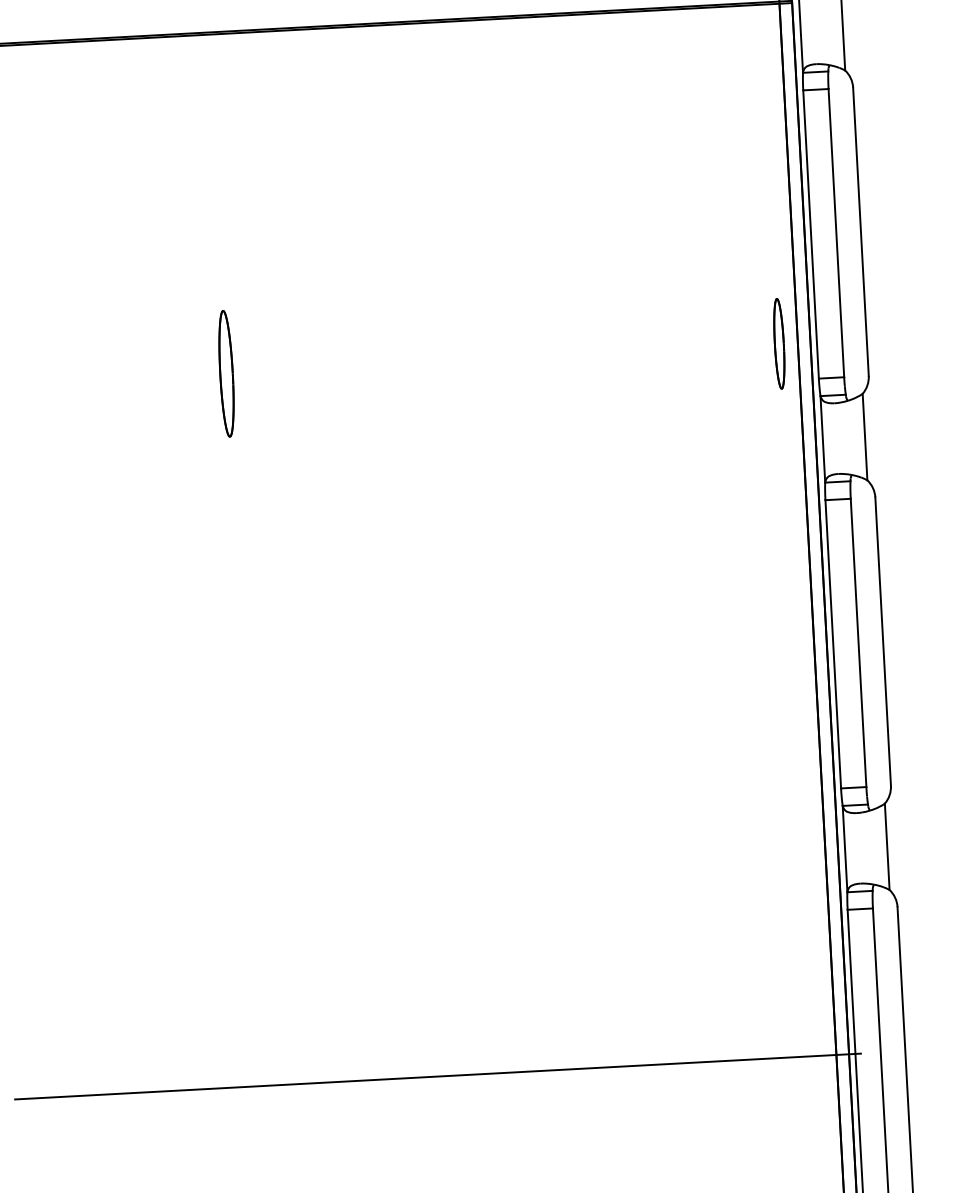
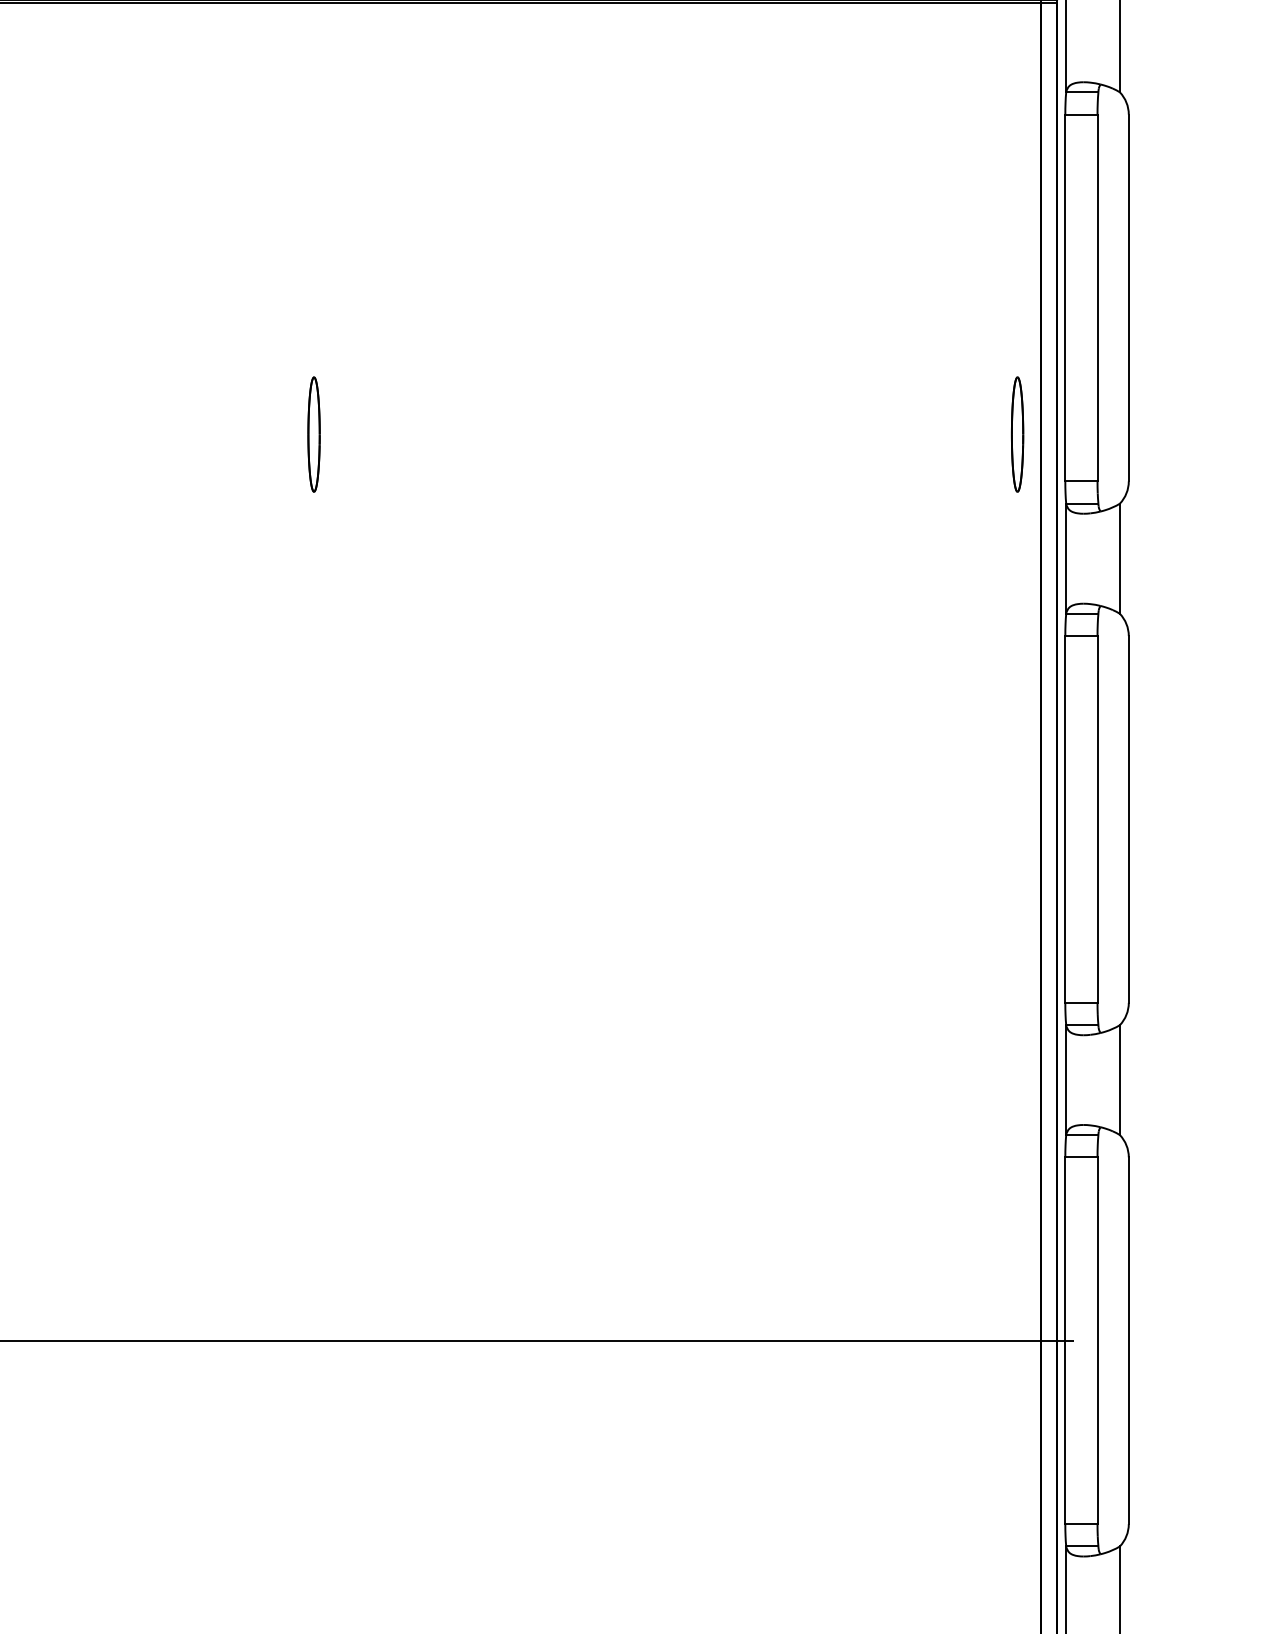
part: (226, 373) -> (313, 434), size x0.71

